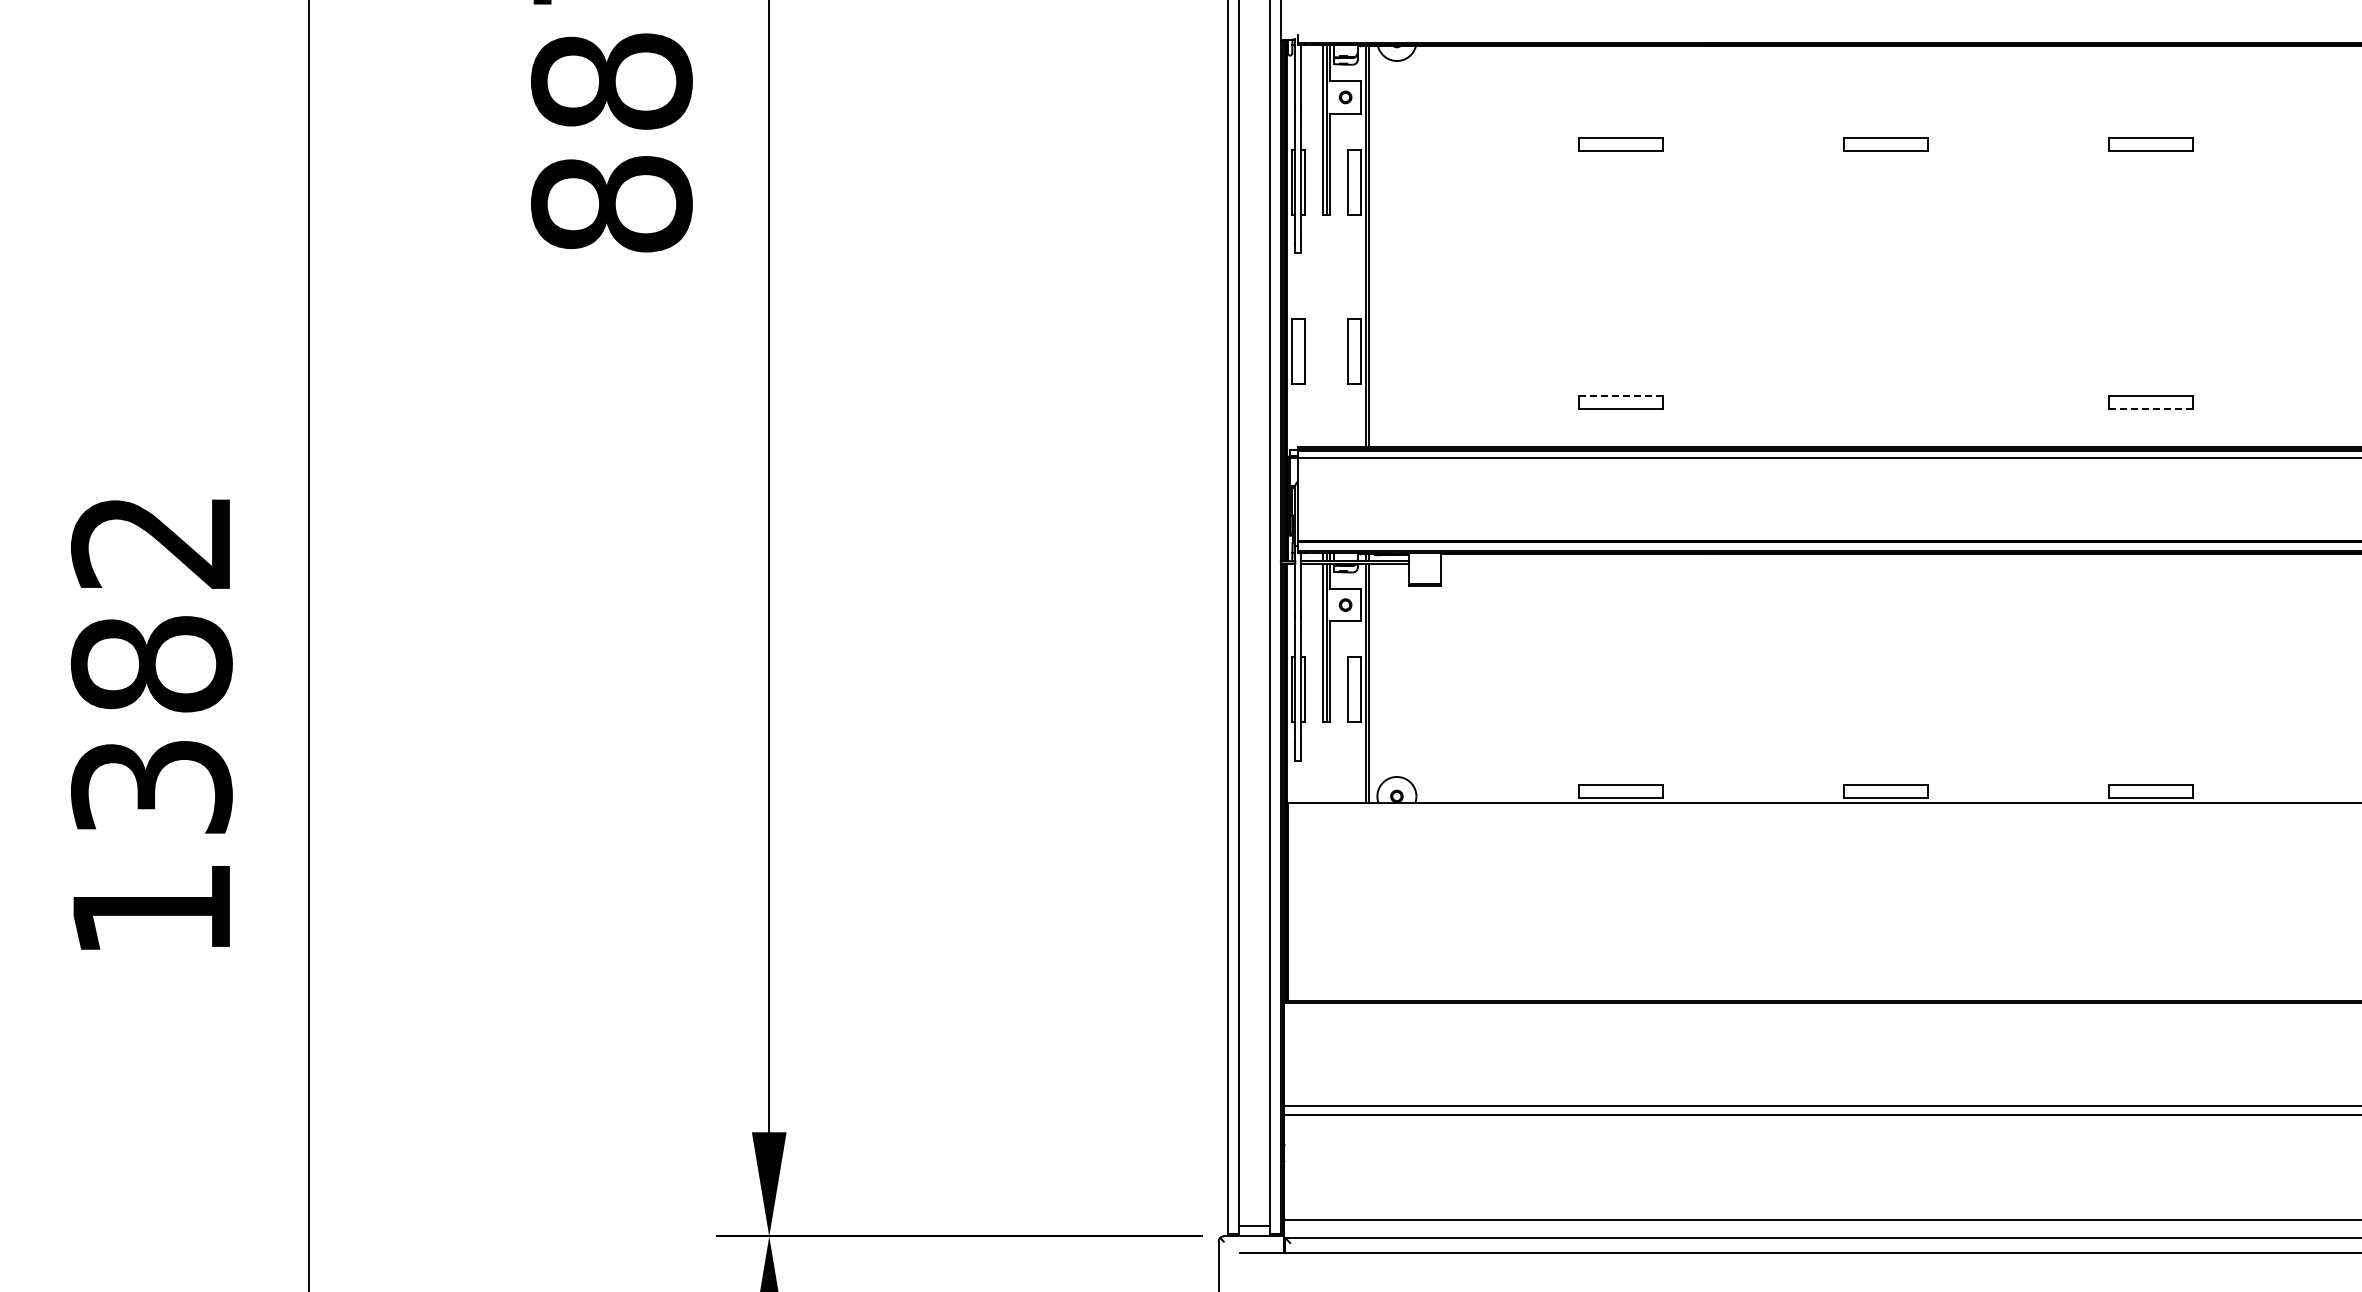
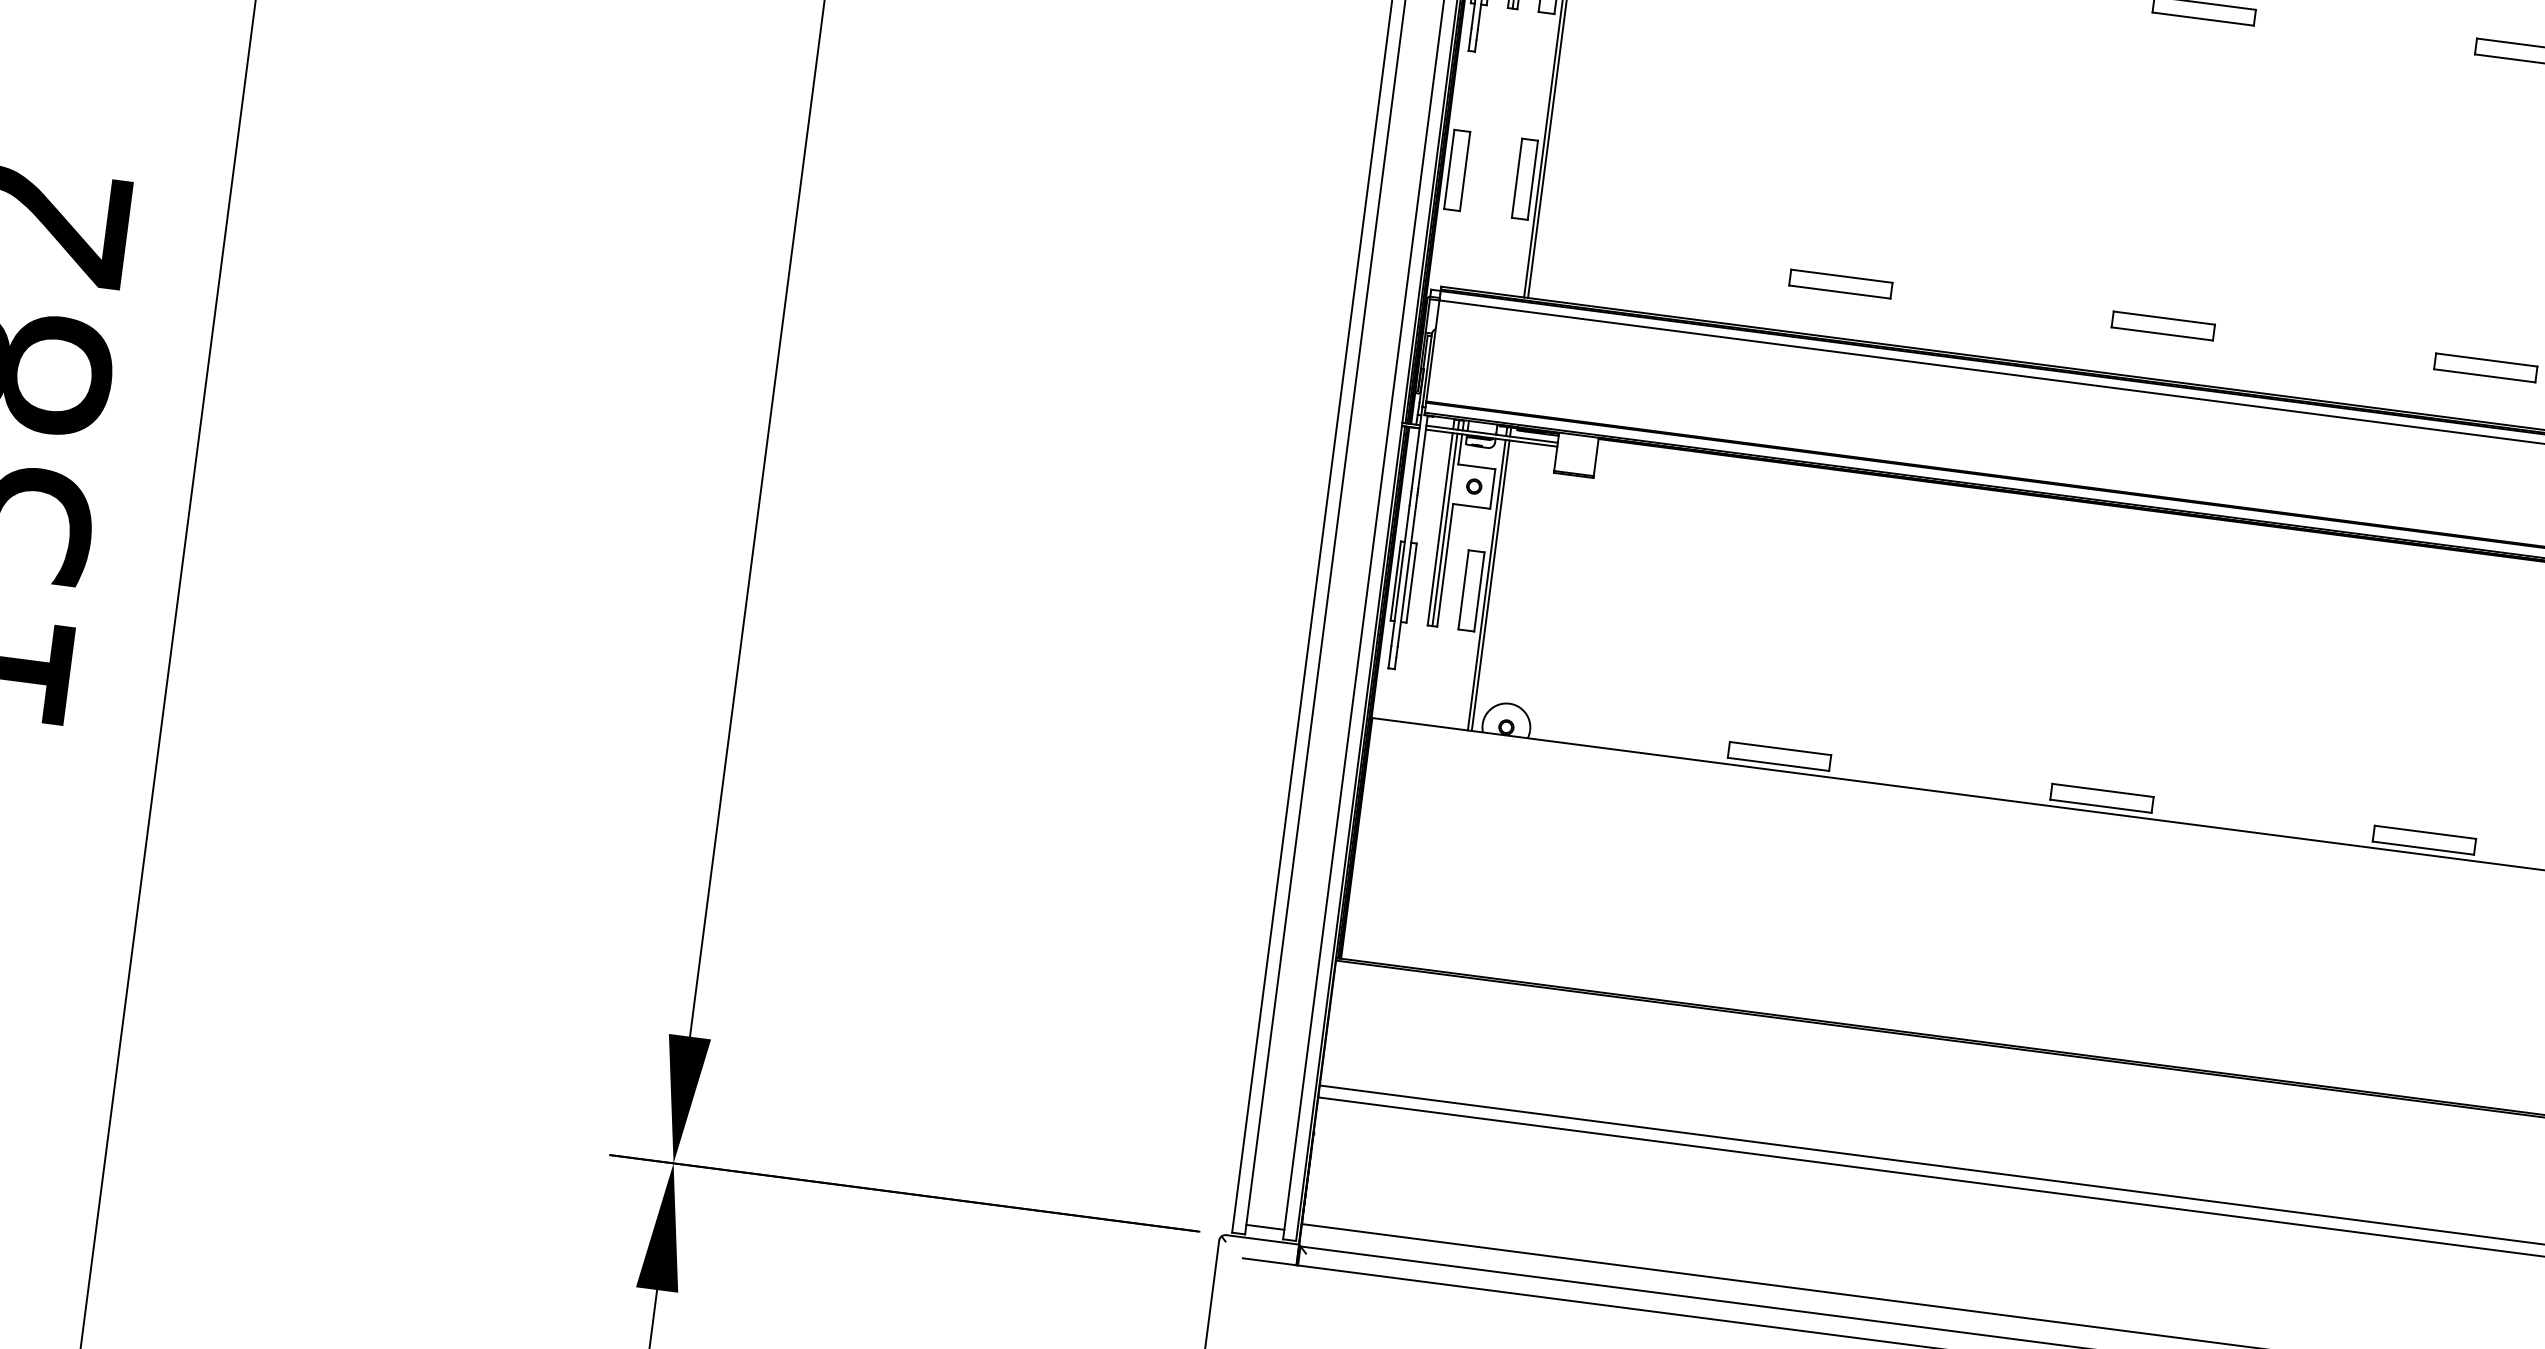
line: (1620, 396) -> (1841, 276), dashed -> solid
part: (1885, 402) -> (2162, 325), added
line: (2151, 409) -> (2485, 375), dashed -> solid

